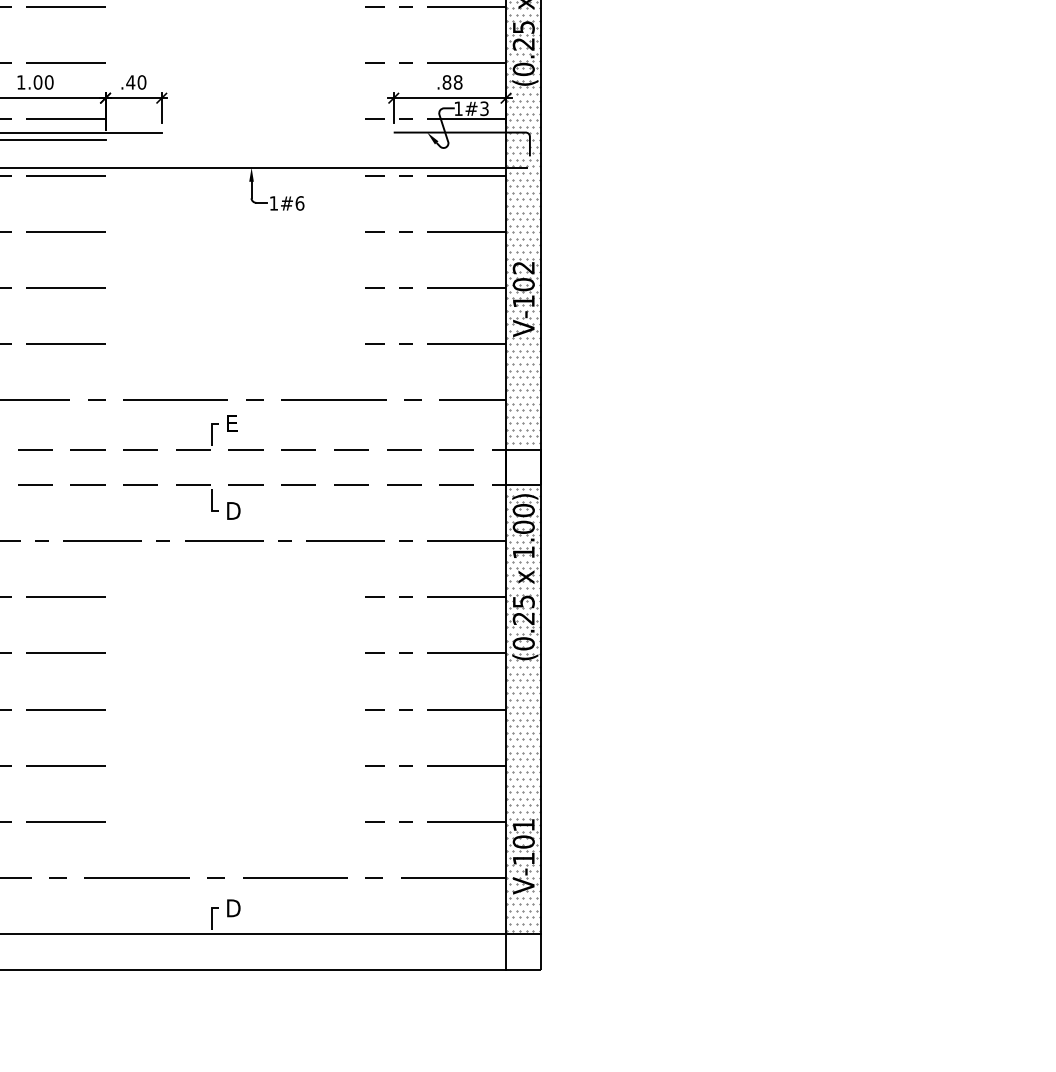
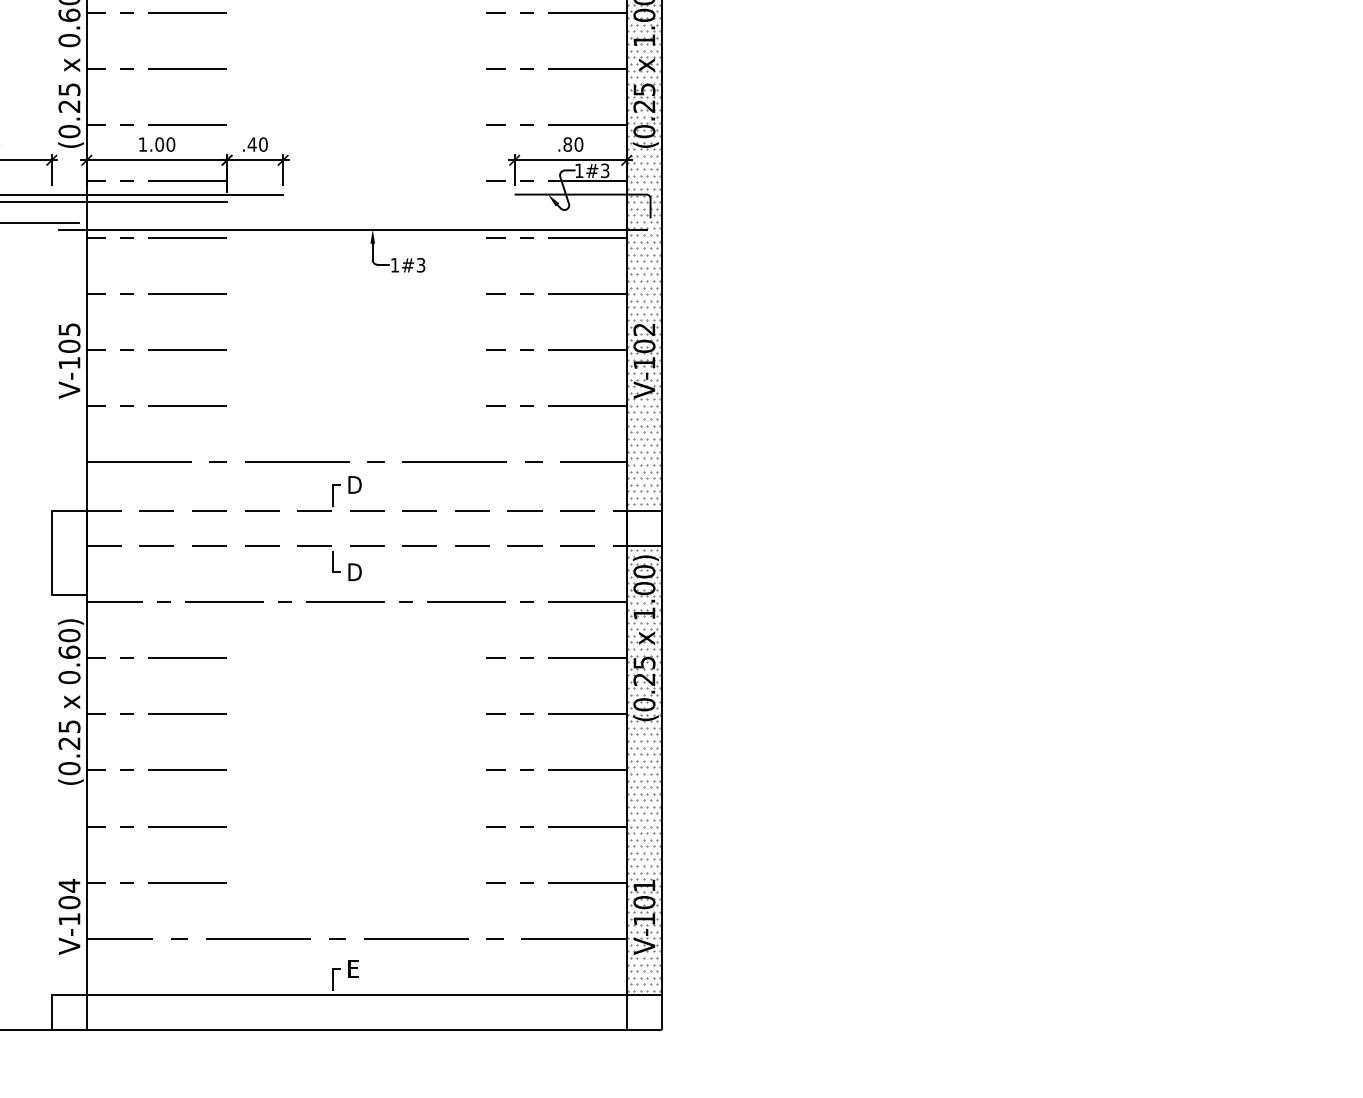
text: (457, 82) -> (578, 144), .88 -> .80
text: (299, 203) -> (420, 265), 1#6 -> 1#3
text: (233, 423) -> (354, 484), E -> D
text: (233, 908) -> (354, 968), D -> E

